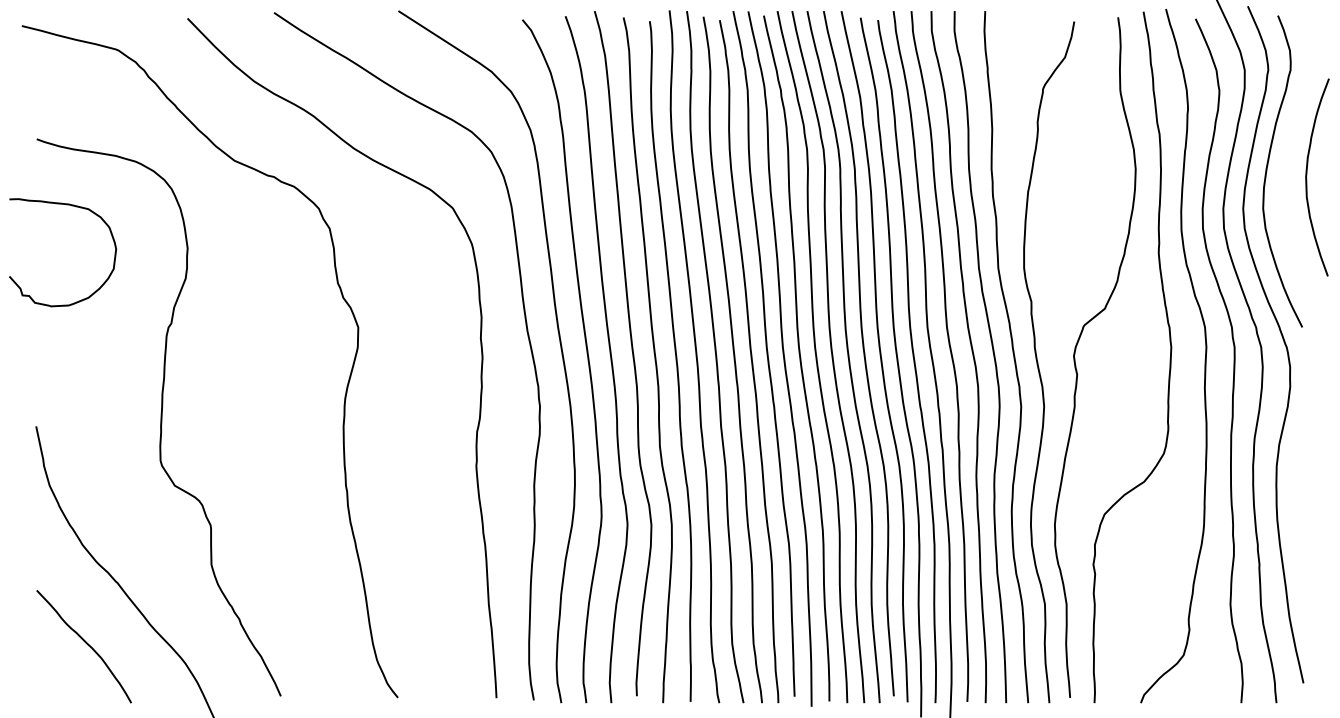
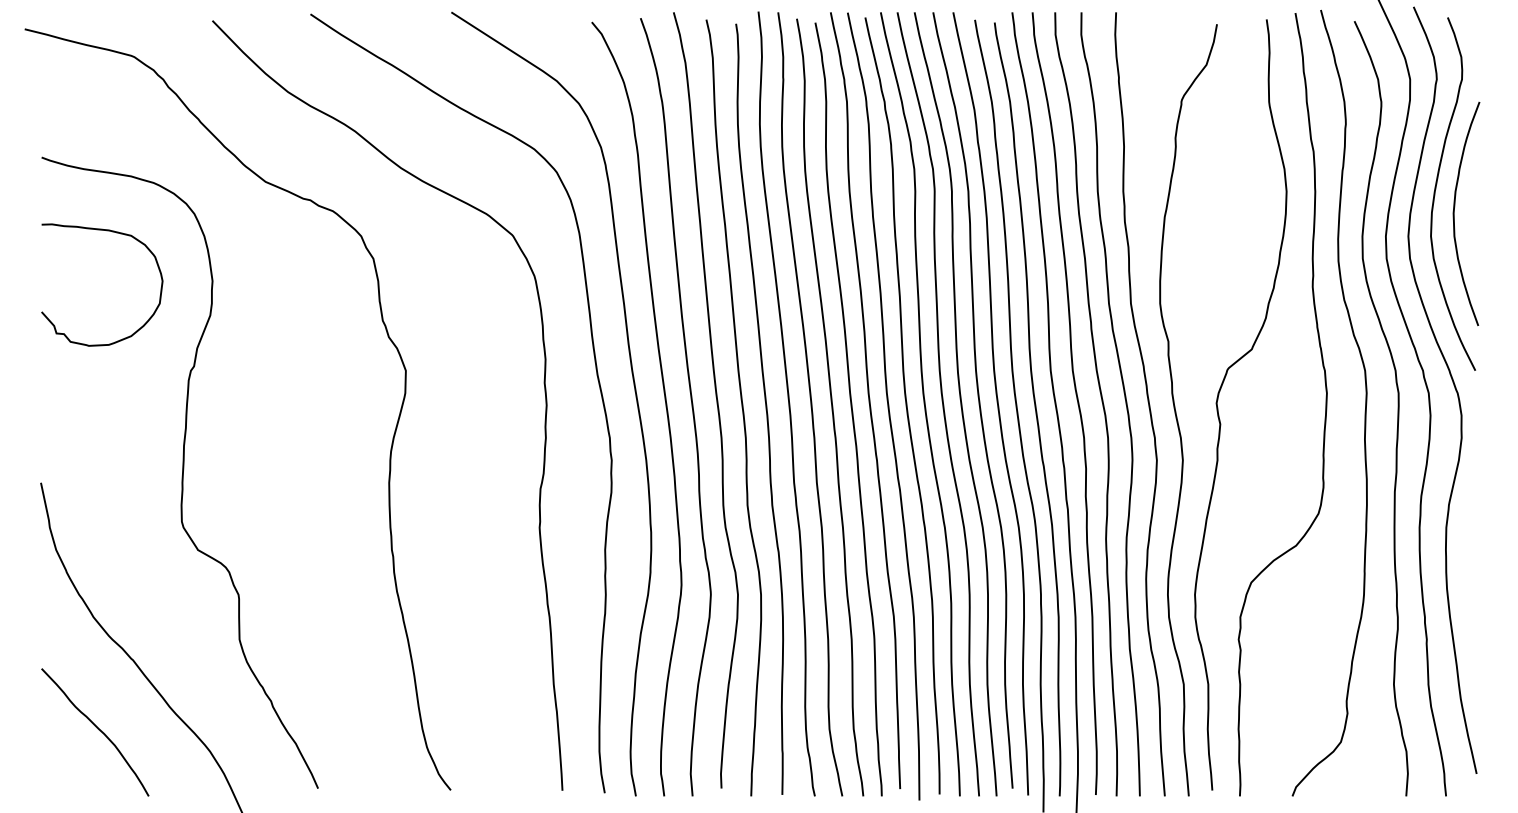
curve: (1306, 177) -> (1454, 213), moved
curve: (75, 207) -> (116, 233), moved

